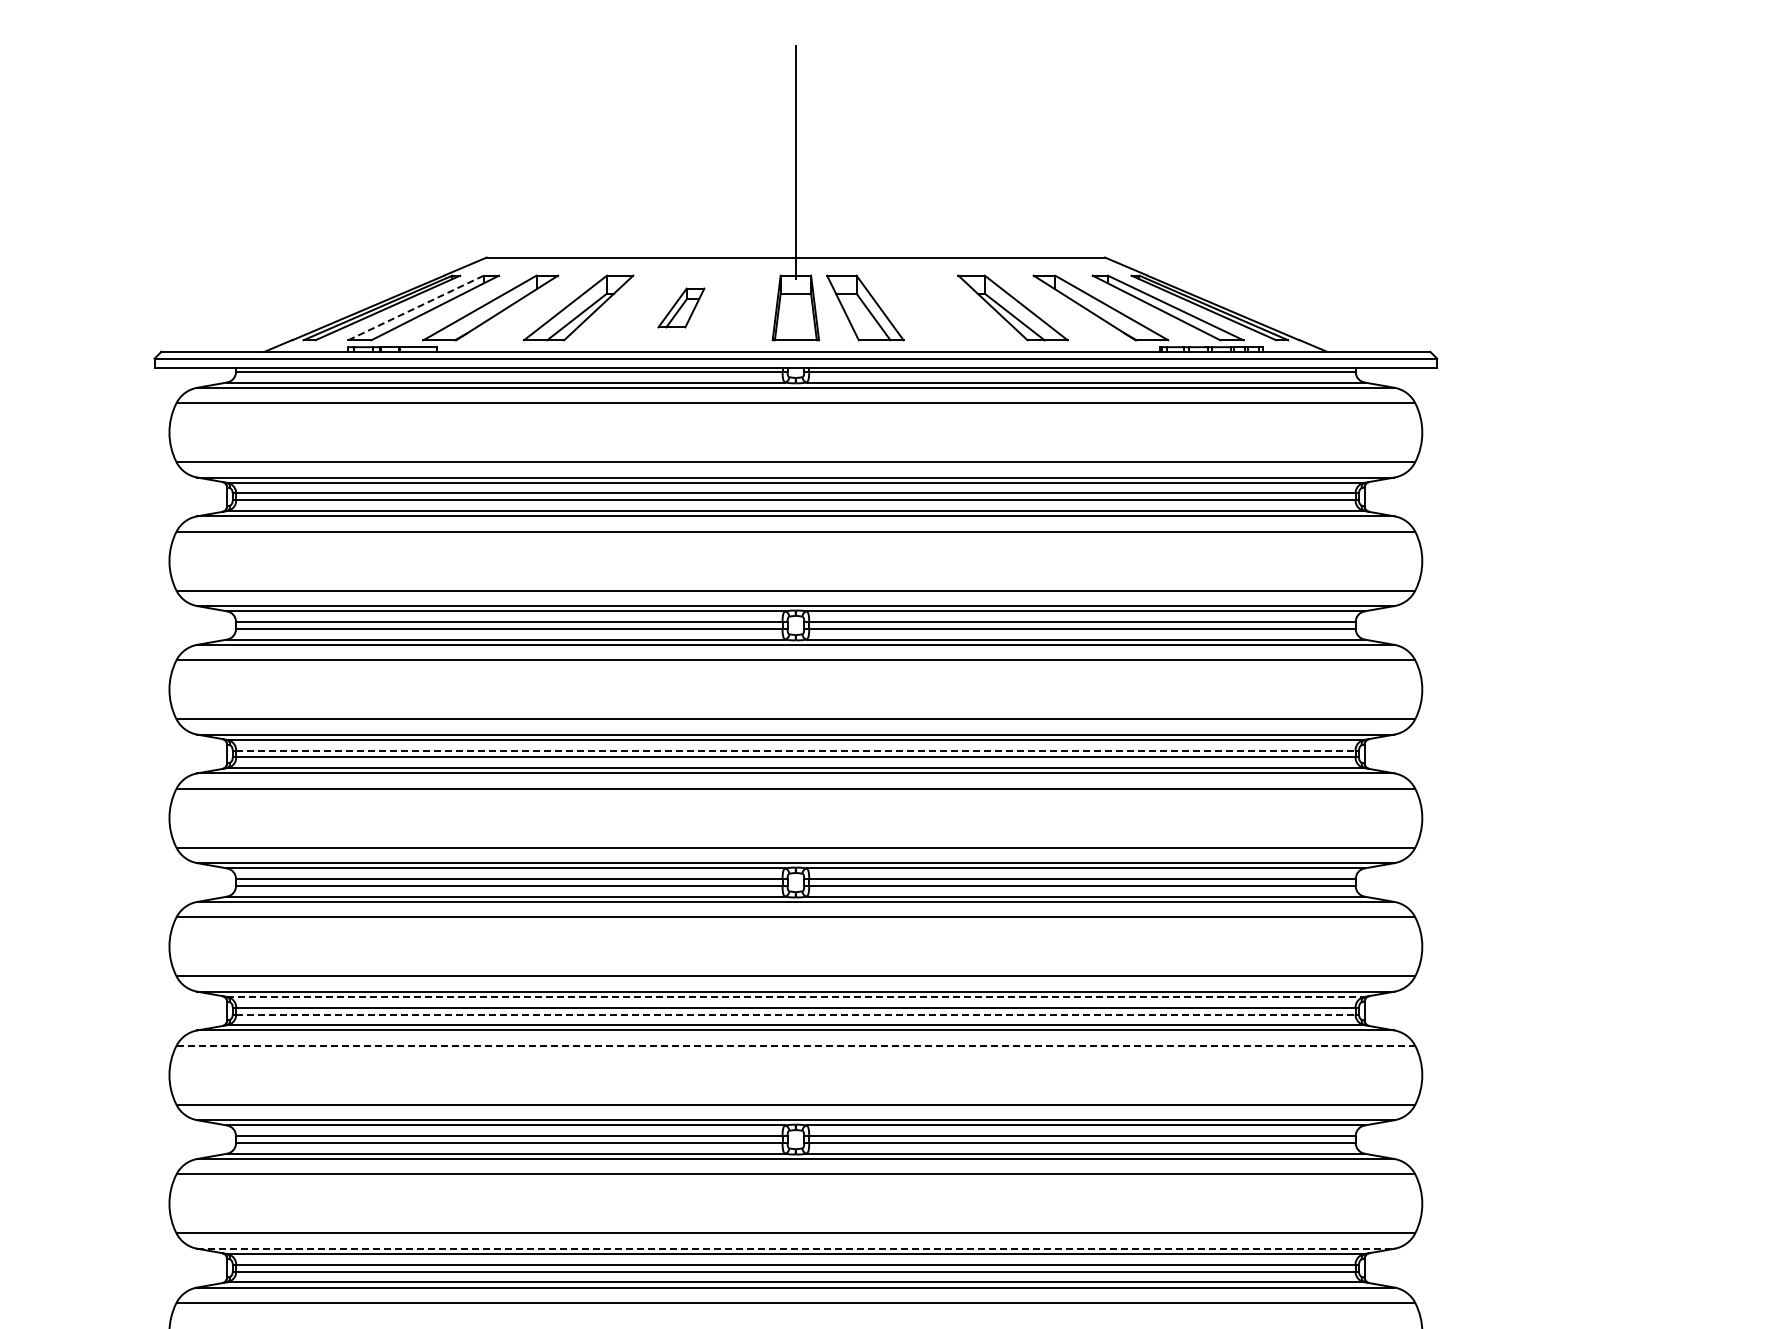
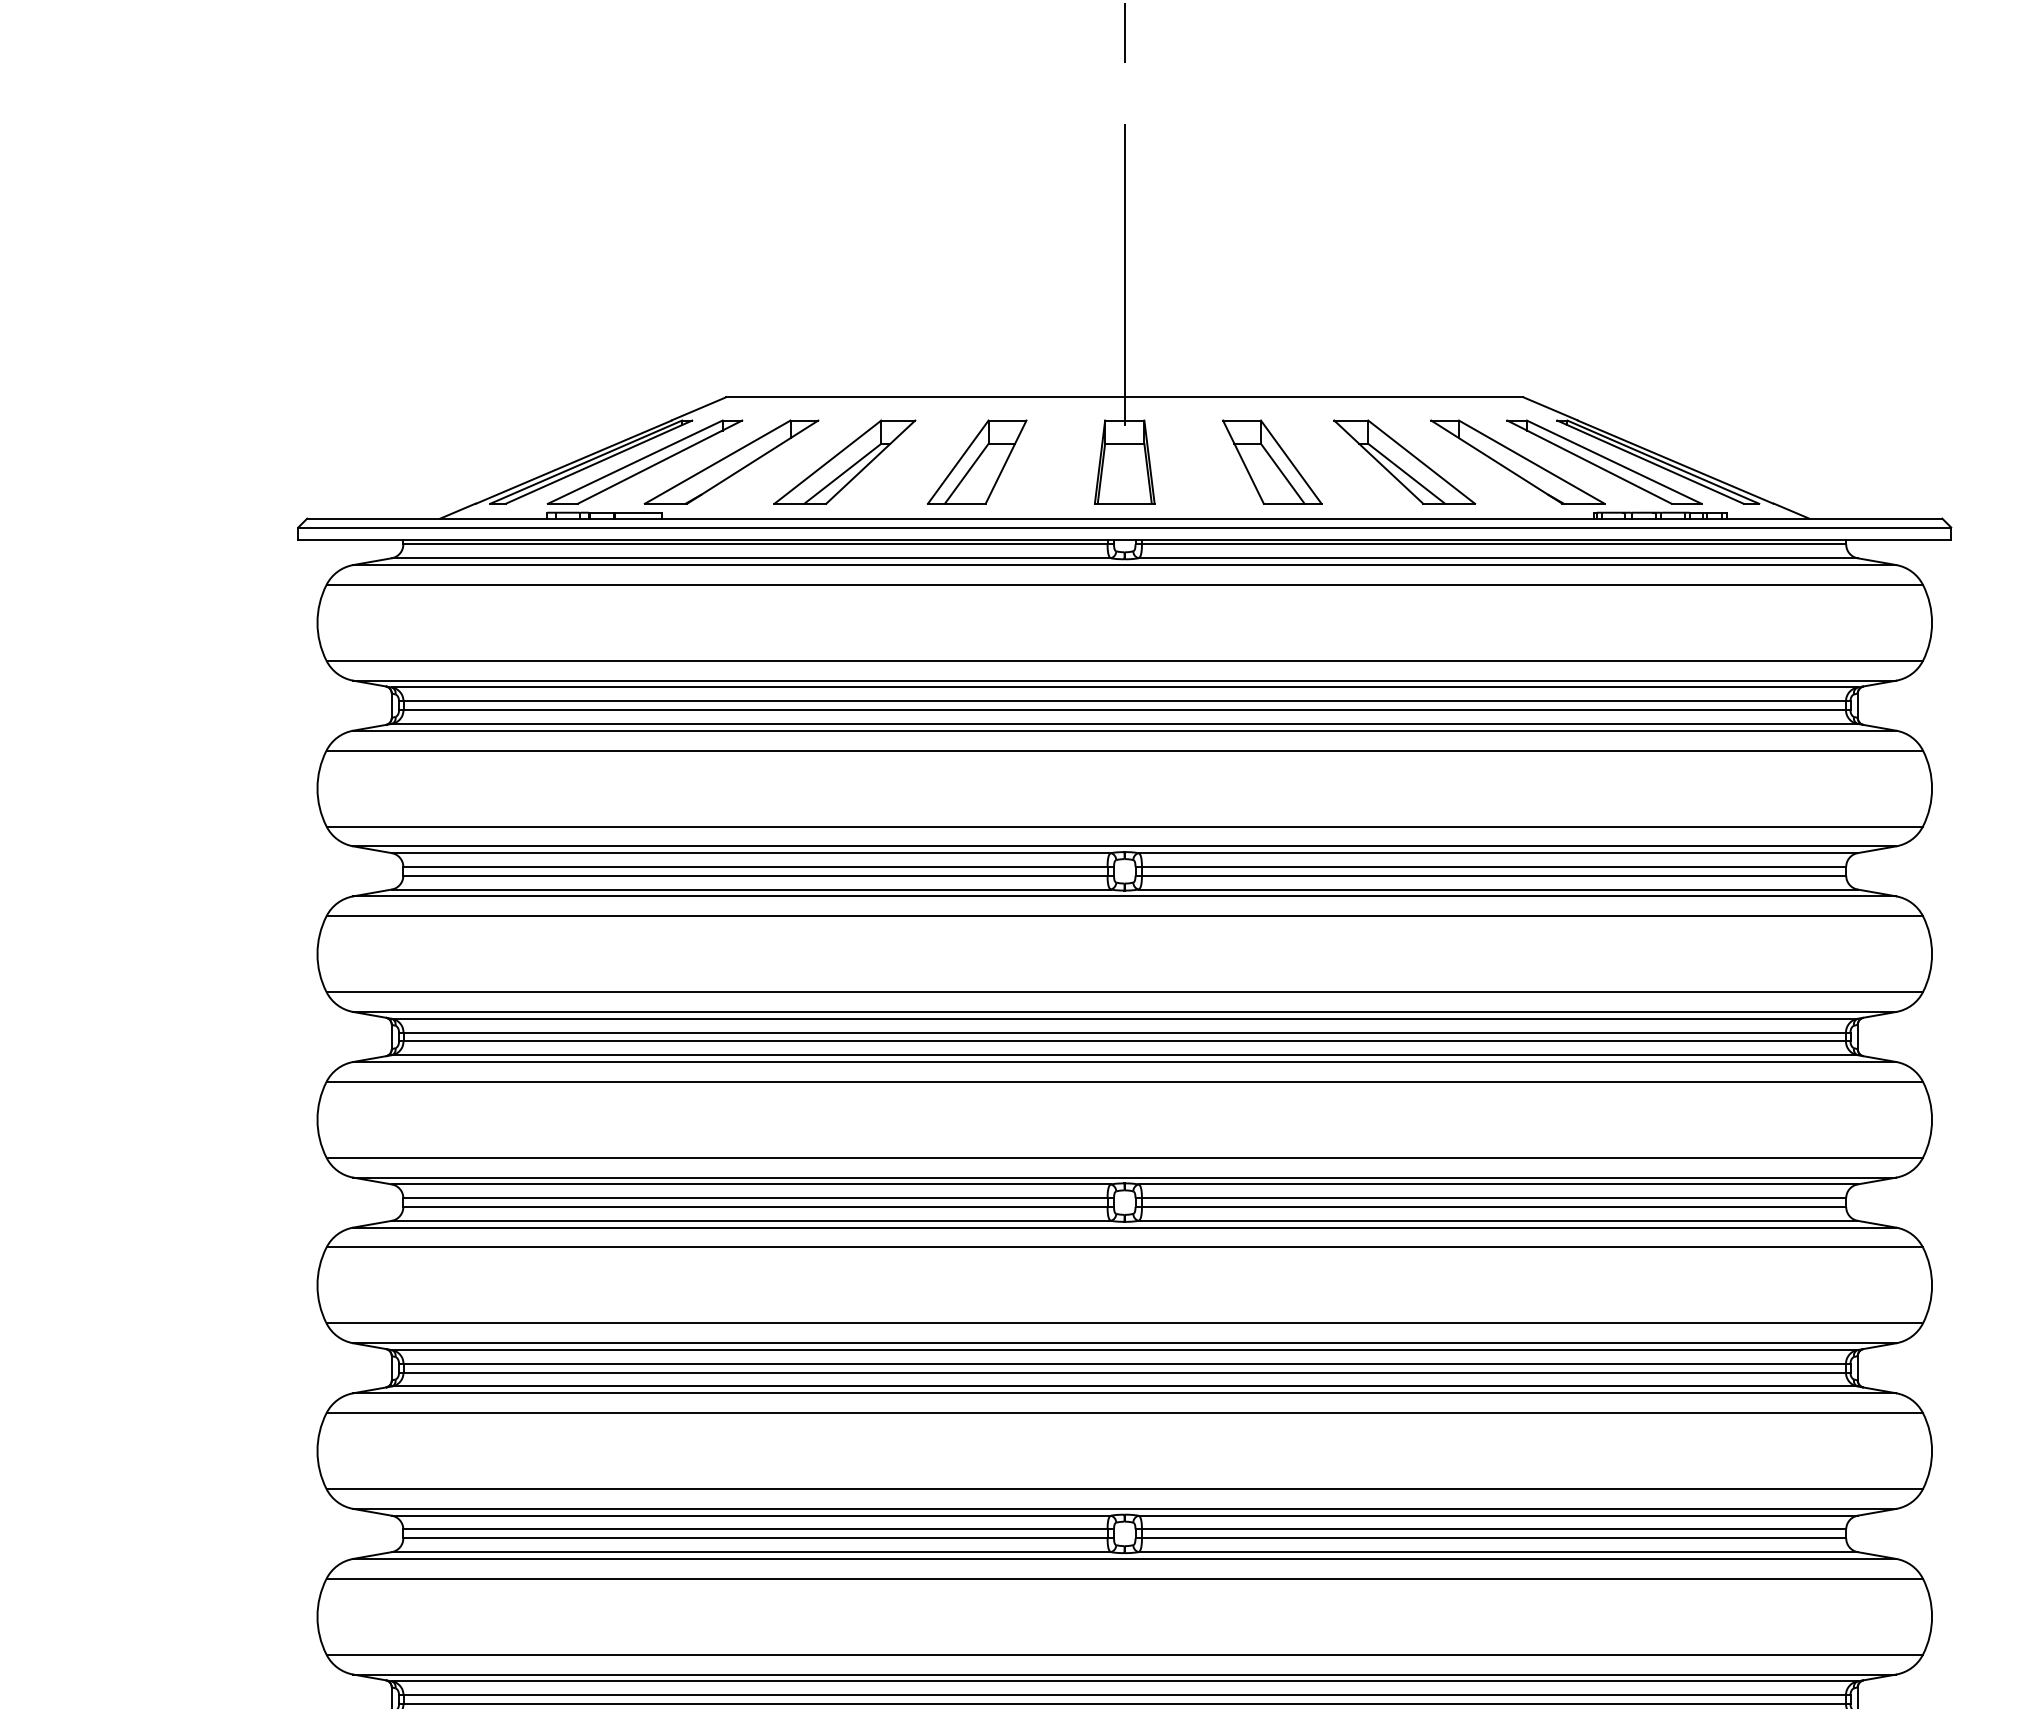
line: (416, 307) -> (635, 461), dashed -> solid
part: (681, 307) -> (977, 461), size x1.67
part: (865, 307) -> (1272, 461), moved
line: (795, 750) -> (1124, 1032), dashed -> solid
line: (795, 996) -> (1124, 1349), dashed -> solid
line: (795, 1014) -> (1124, 1372), dashed -> solid
line: (796, 1045) -> (1125, 1412), dashed -> solid
line: (795, 1248) -> (1124, 1674), dashed -> solid

